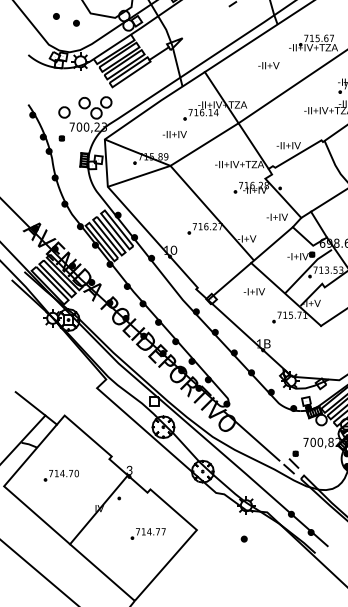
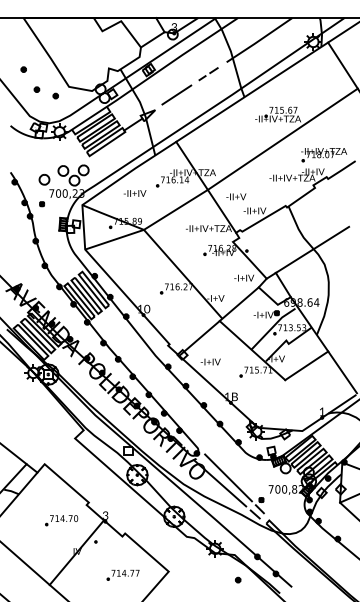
line: (205, 21) -> (176, 94), added
text: (269, 65) -> (236, 196), moved
text: (174, 134) -> (134, 193), moved
text: (254, 291) -> (210, 361), moved
line: (260, 429) -> (228, 477), added
part: (61, 475) -> (61, 520), moved
part: (244, 538) -> (238, 579), moved

